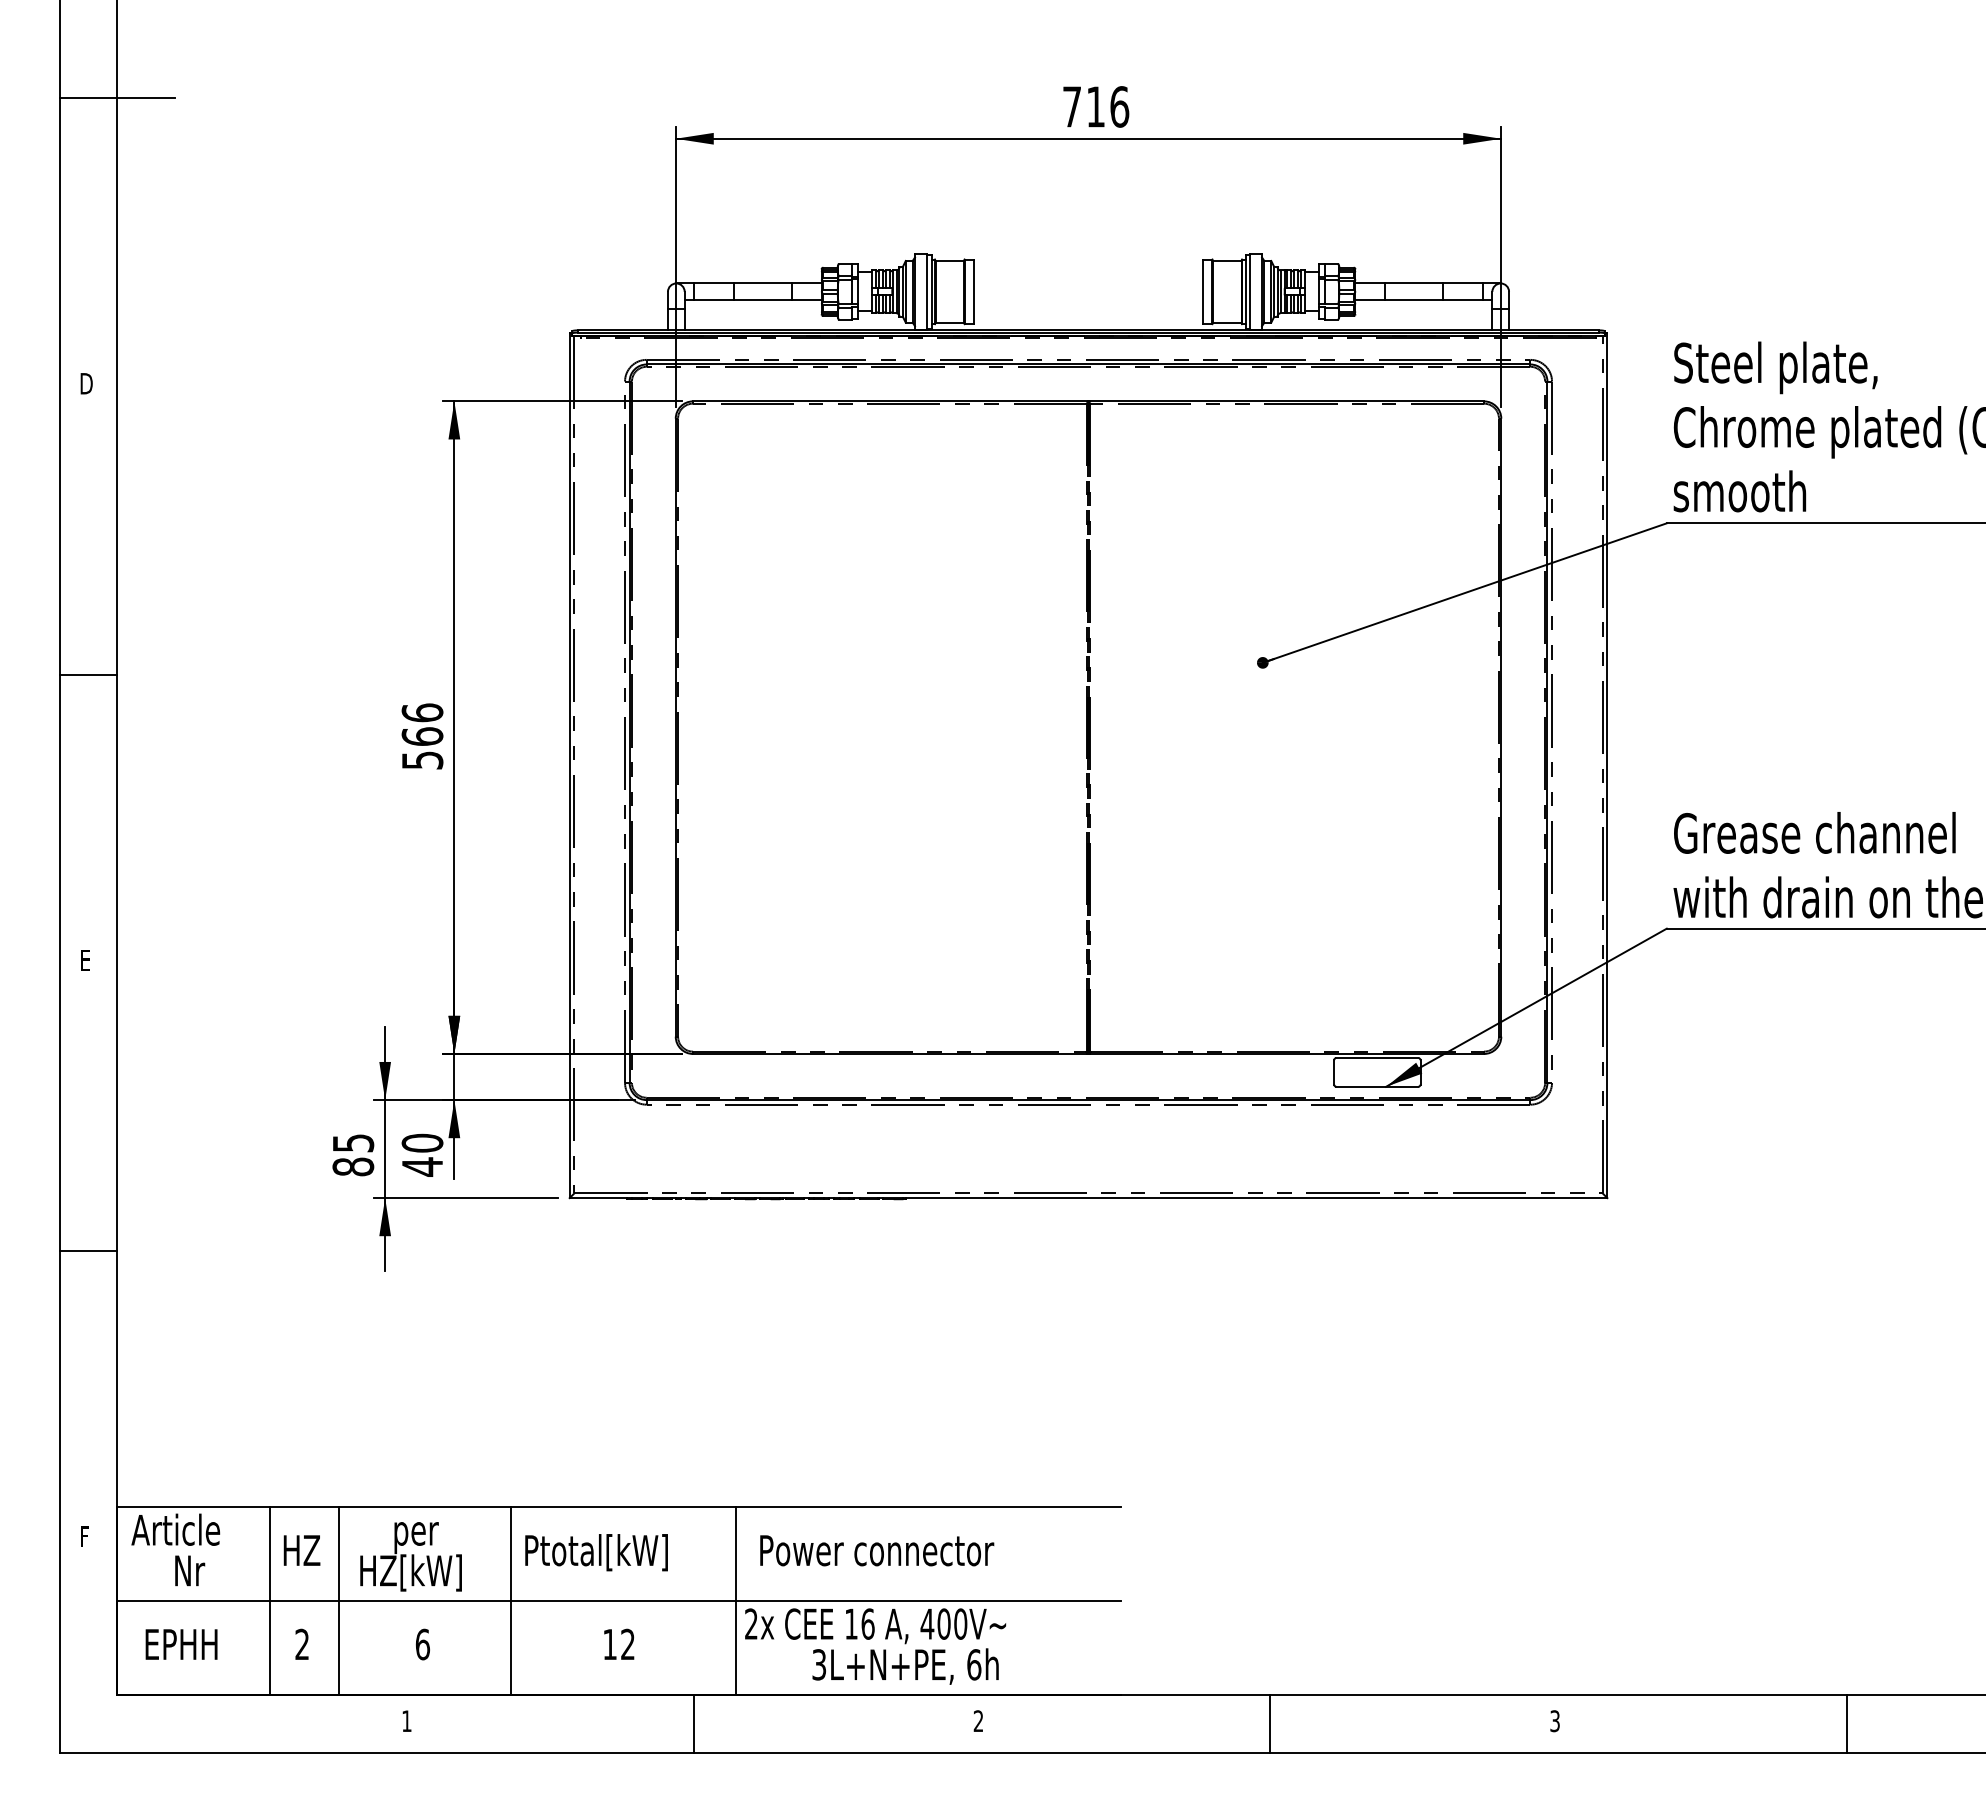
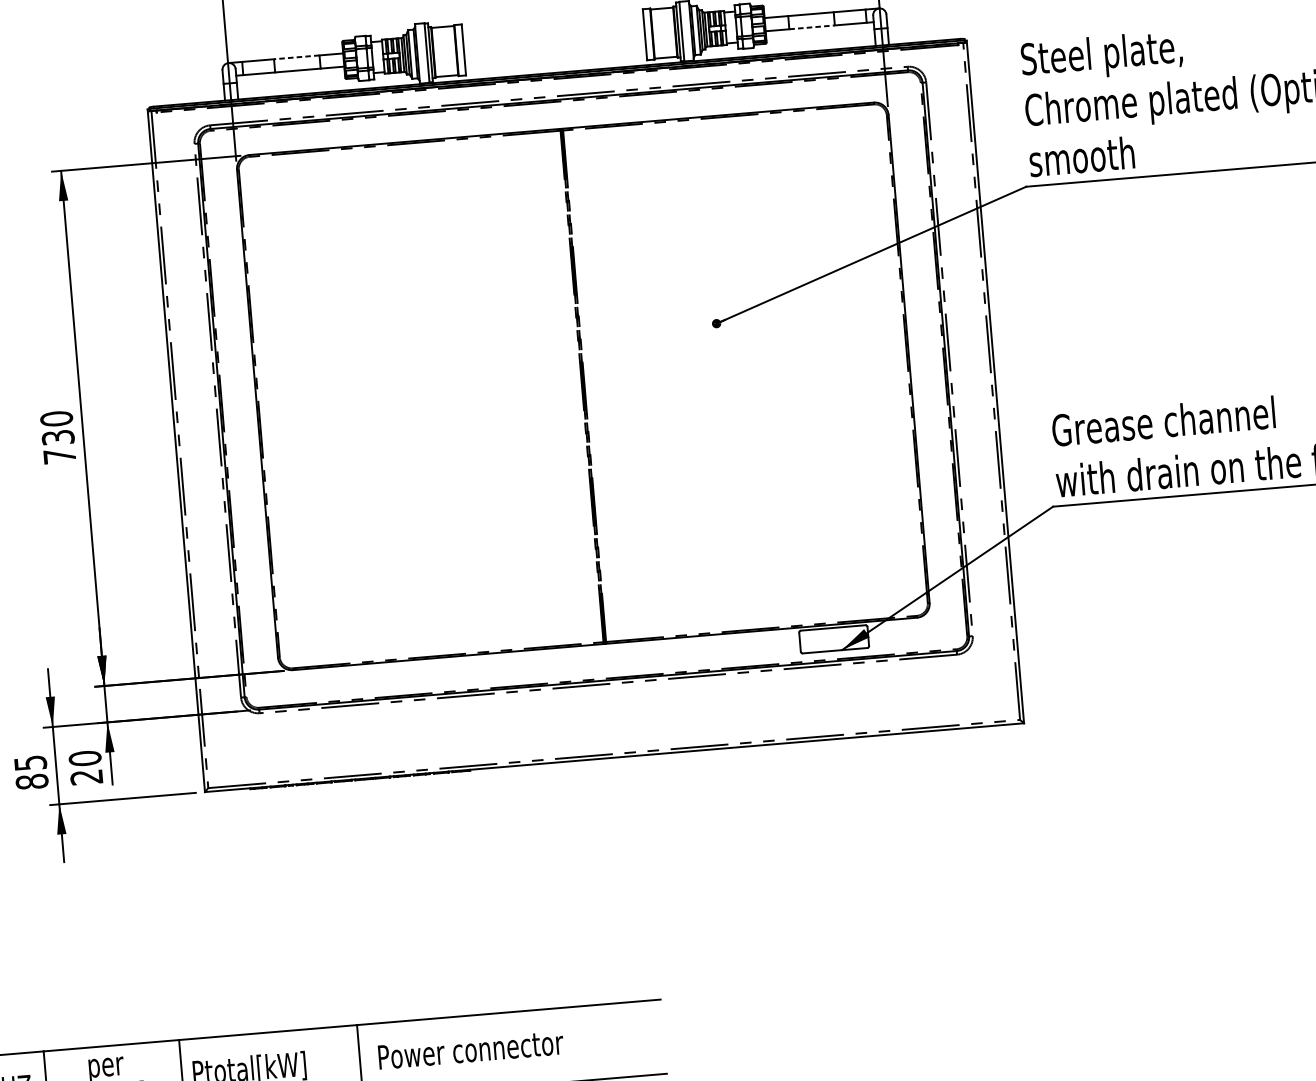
line: (762, 283) -> (296, 57), solid -> dashed
line: (1414, 300) -> (812, 27), solid -> dashed
text: (422, 736) -> (58, 437), 566 -> 730
text: (421, 1166) -> (85, 776), 40 -> 20

